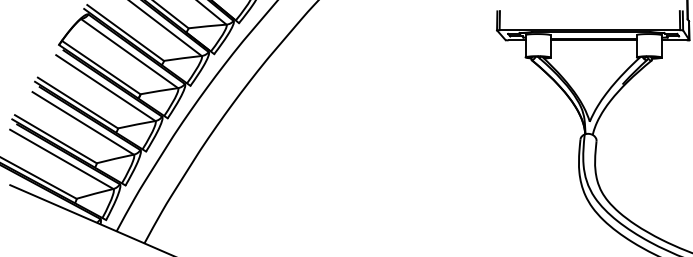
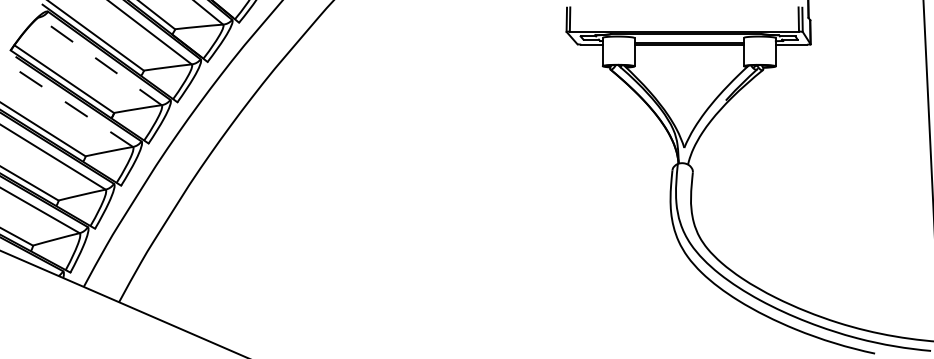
line: (129, 53) -> (100, 61), solid -> dashed
line: (106, 88) -> (70, 105), solid -> dashed

